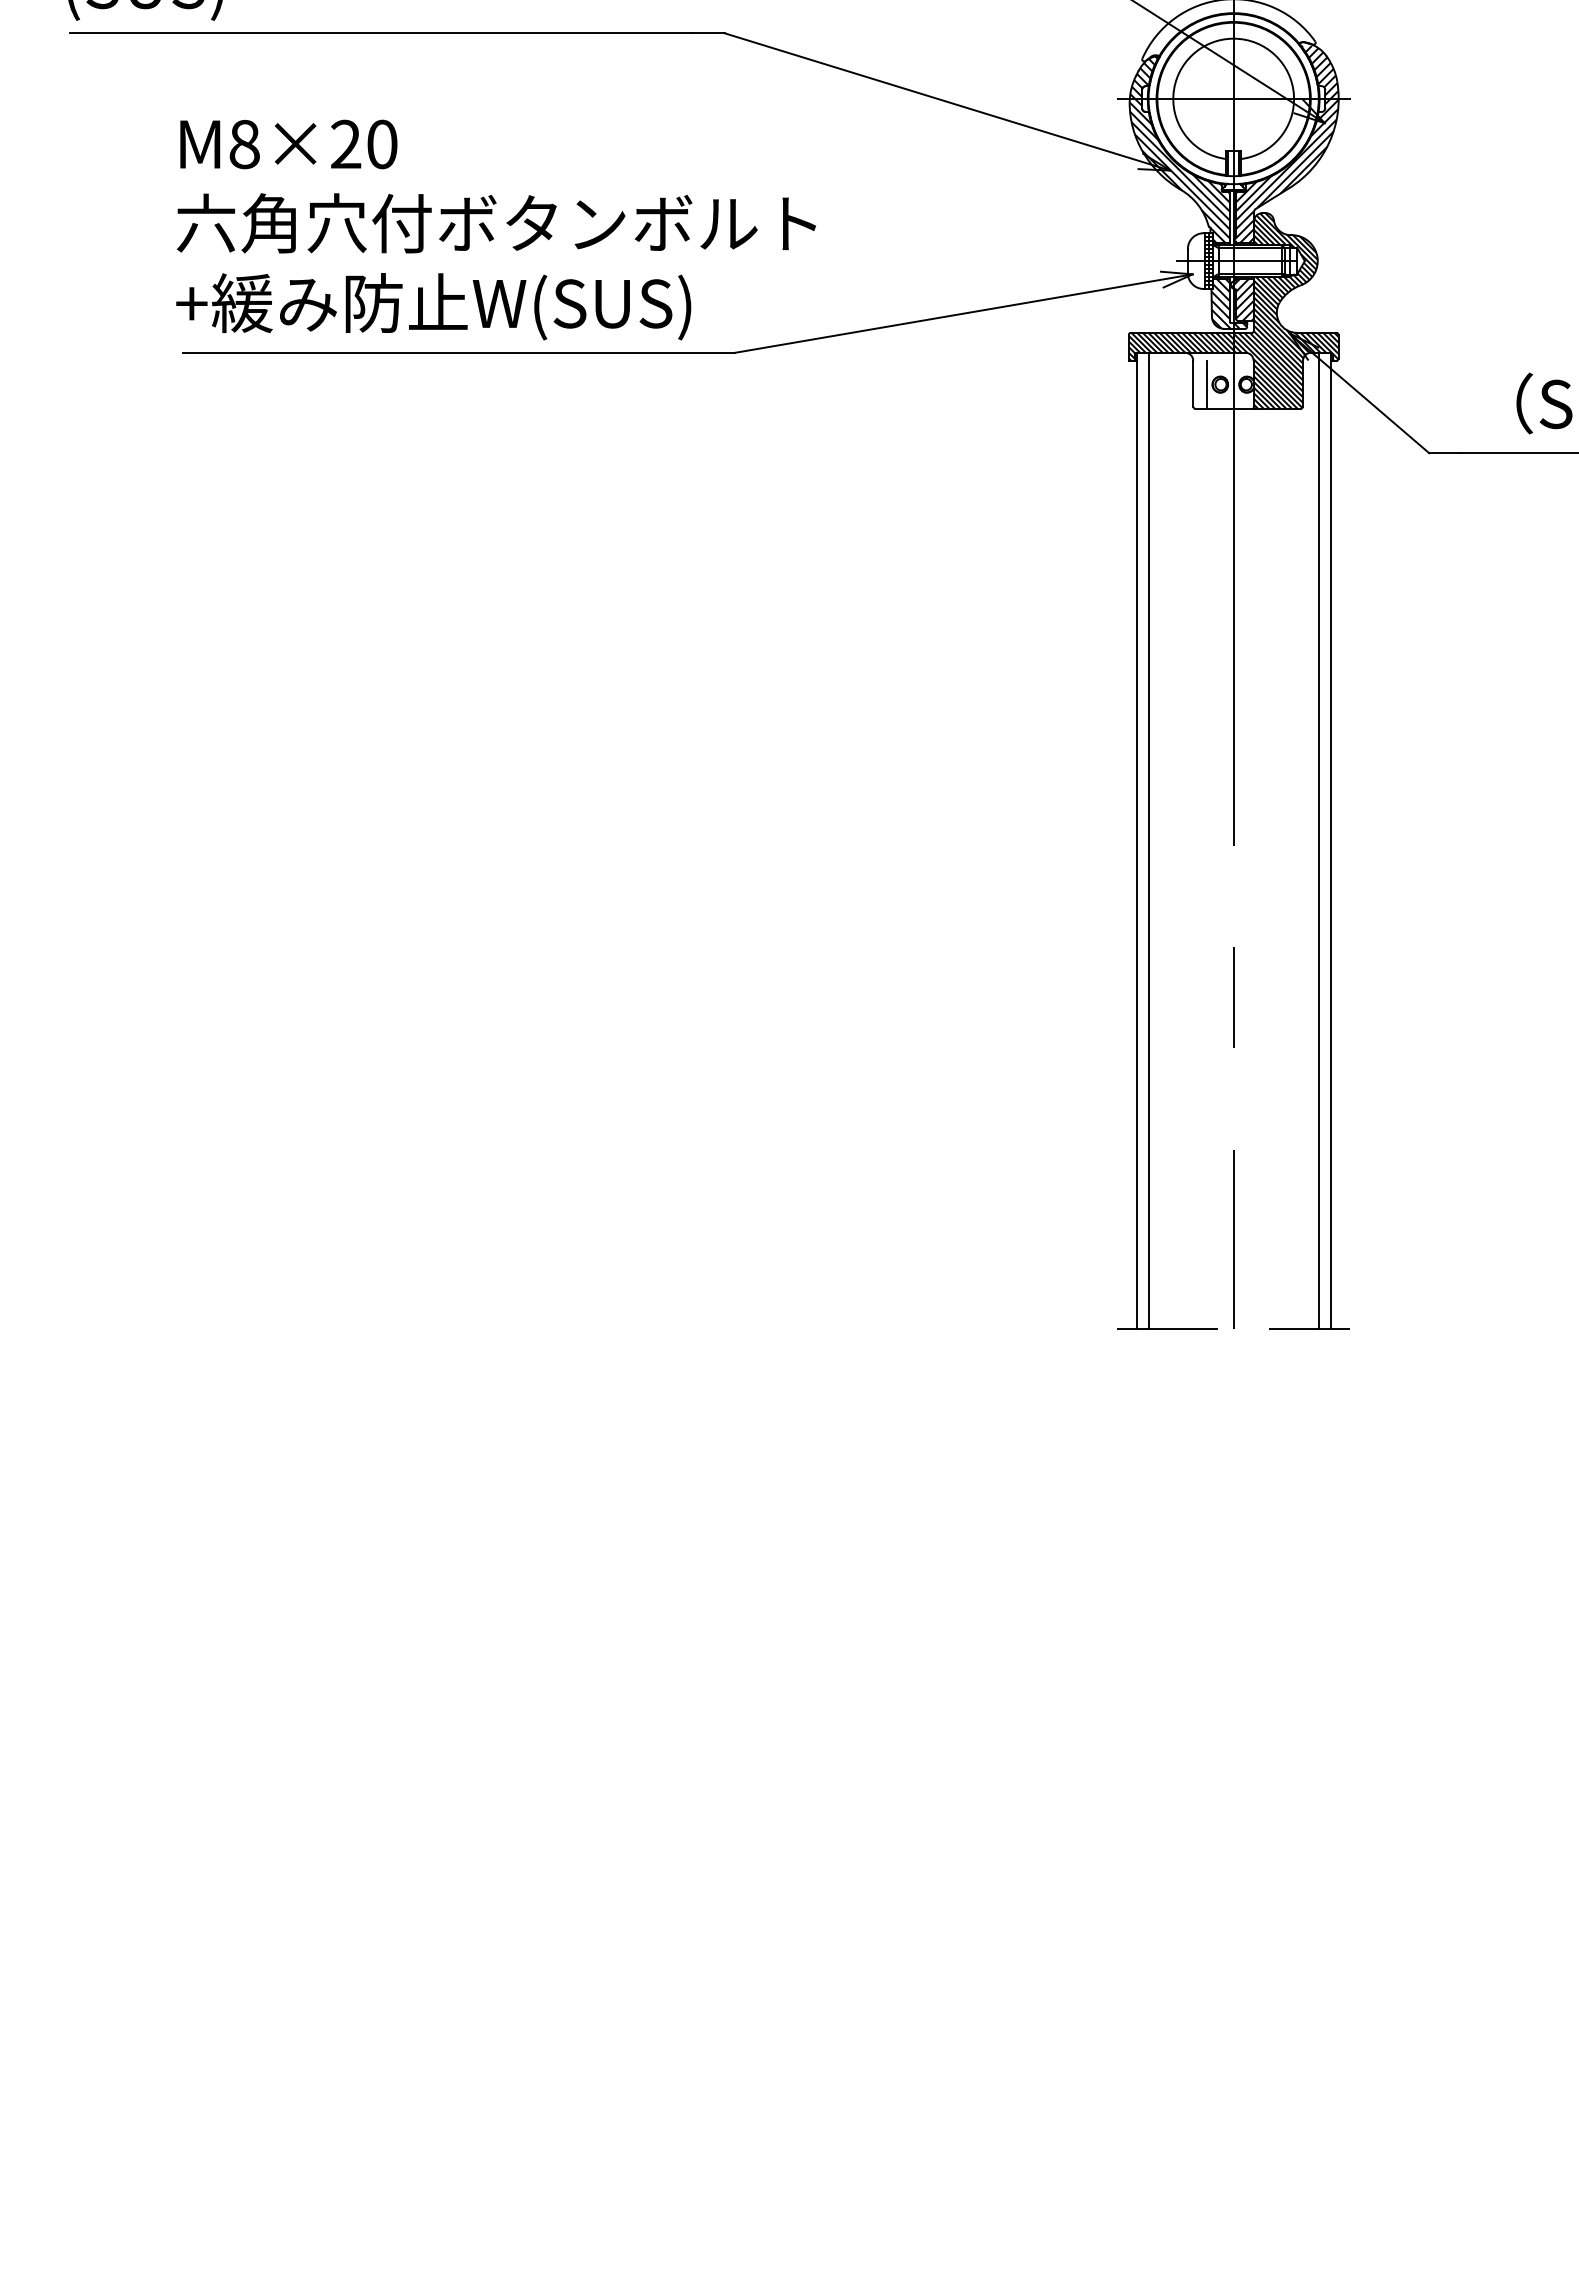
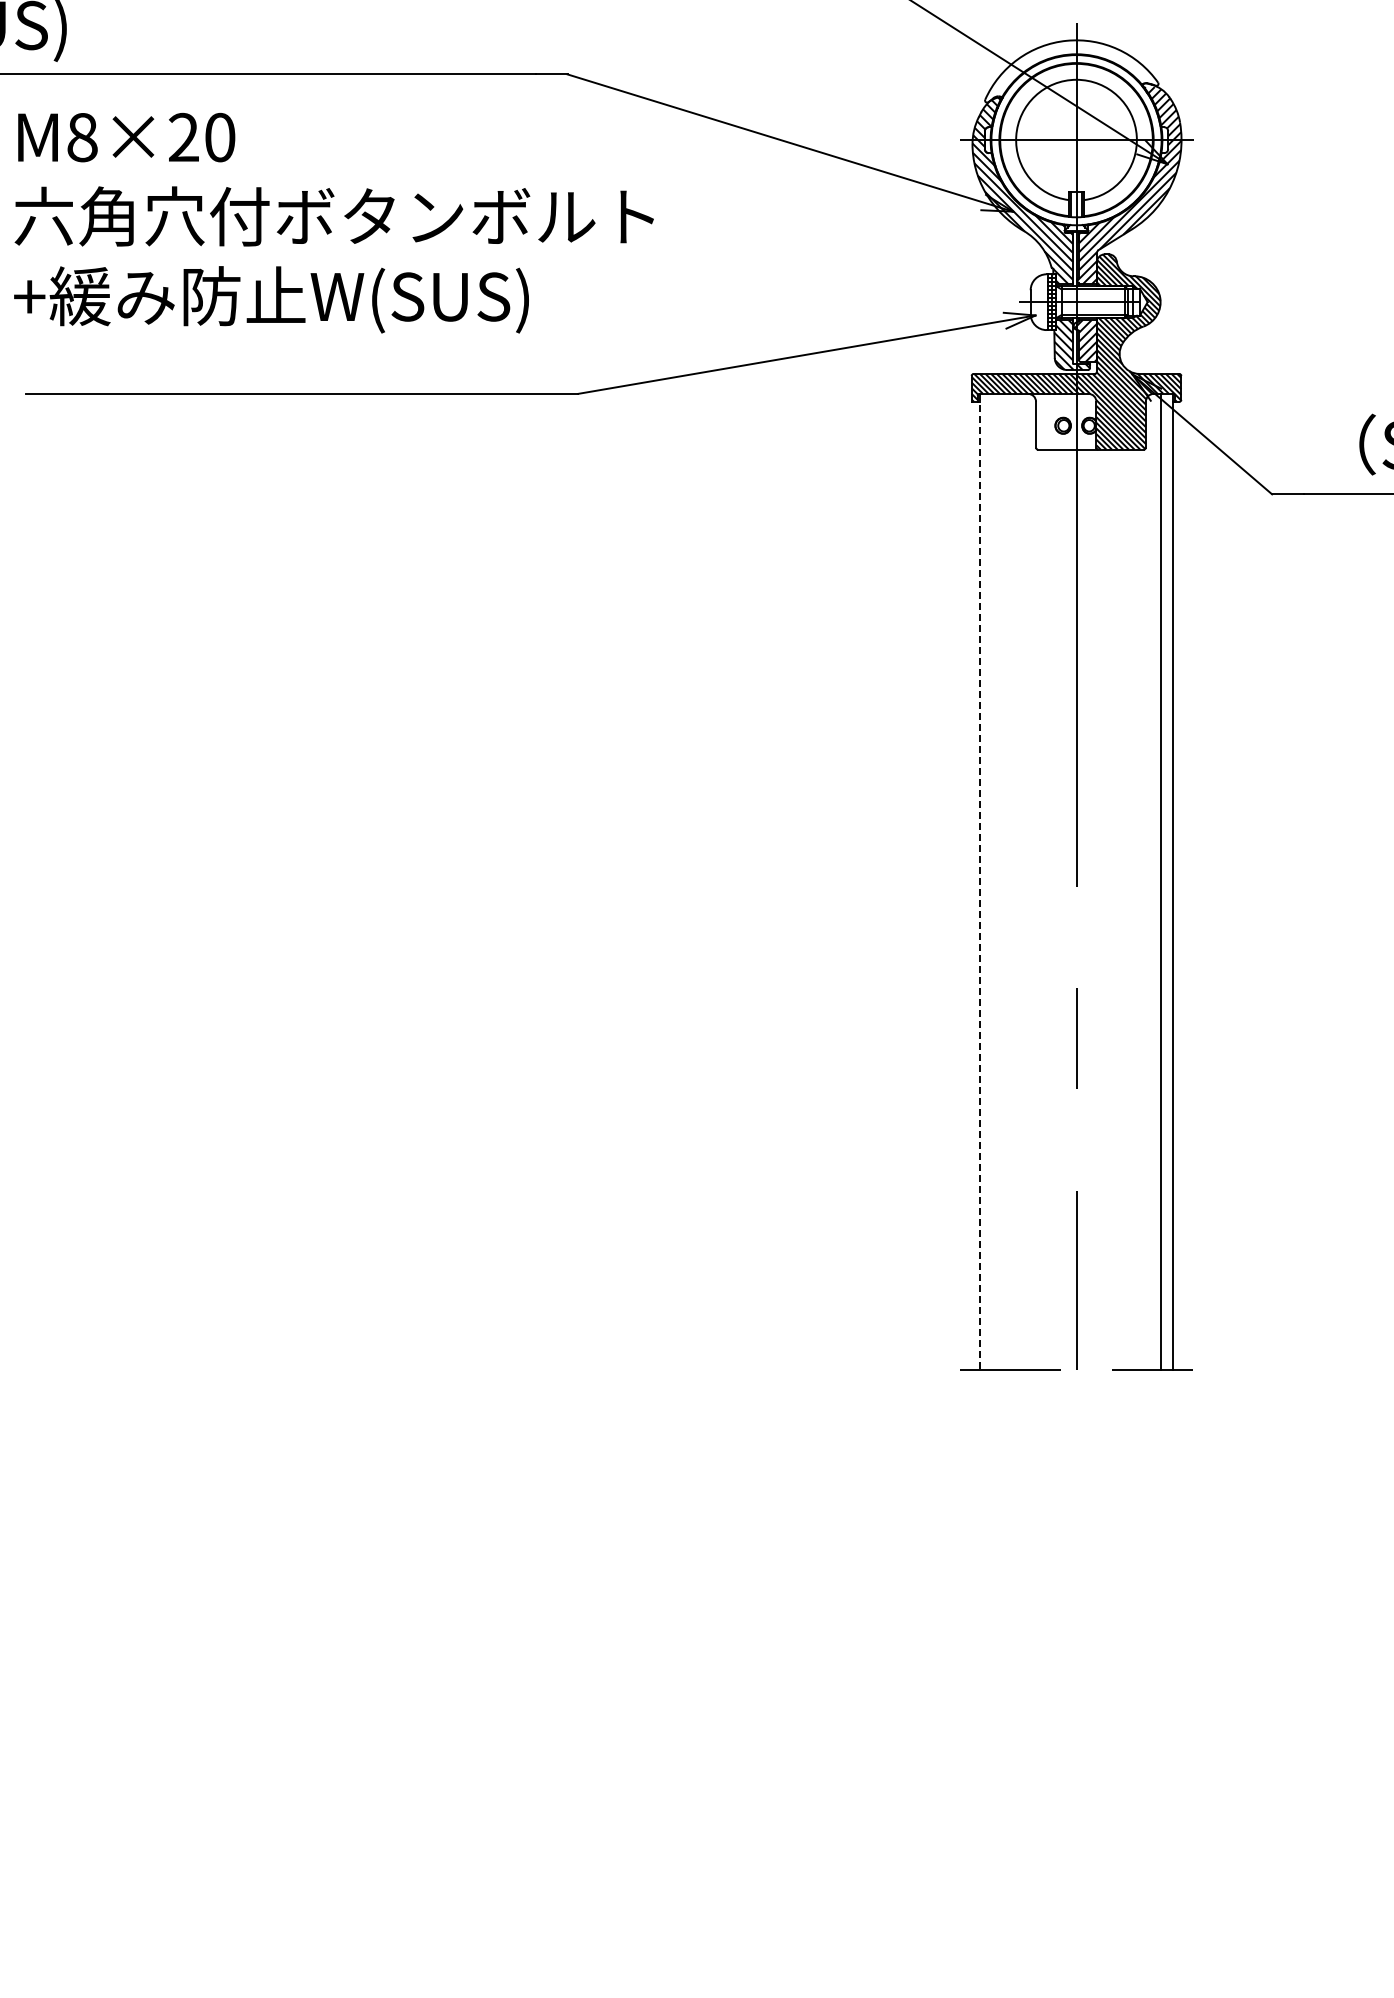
text: (495, 229) -> (333, 222), moved
line: (1207, 383) -> (1050, 424), removed
line: (1148, 840) -> (991, 881), removed
line: (1136, 841) -> (979, 882), solid -> dashed

